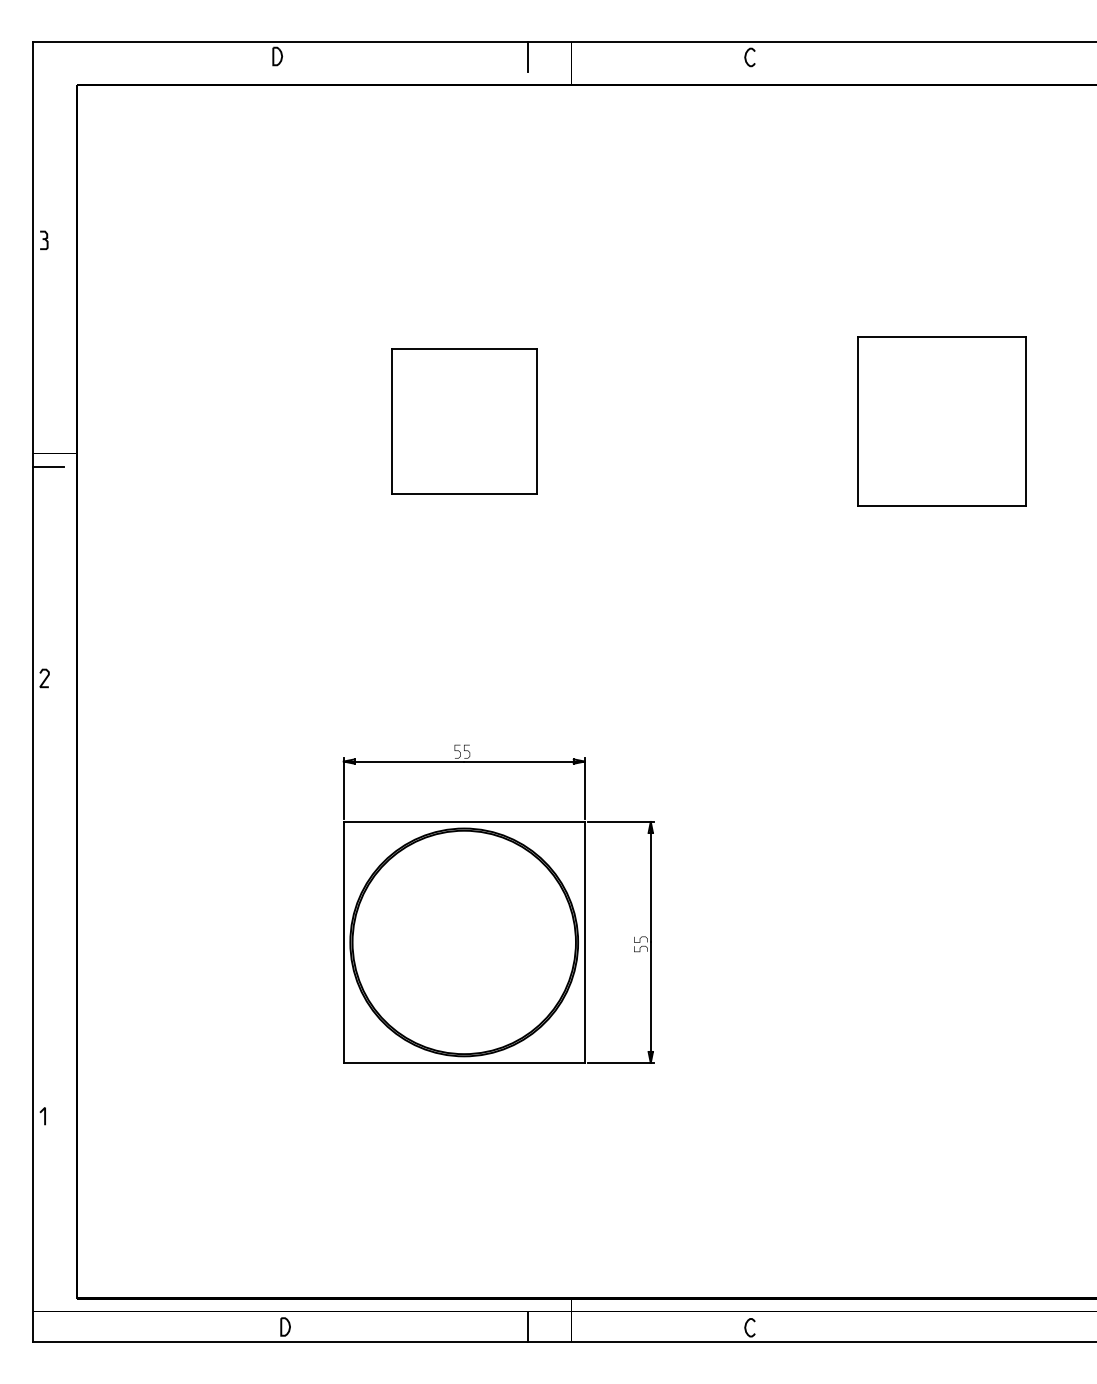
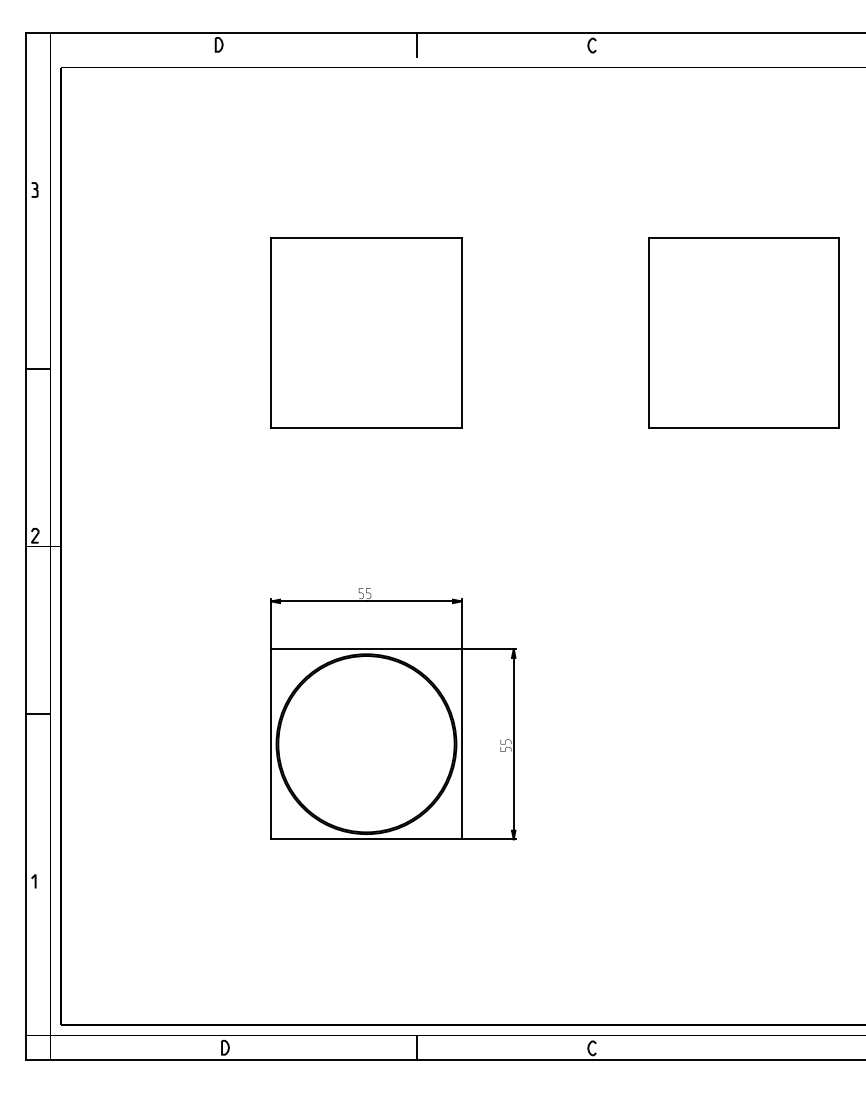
part: (464, 421) -> (366, 332), size x1.67
part: (941, 421) -> (743, 332), size x1.43
line: (47, 904) -> (37, 714), added

